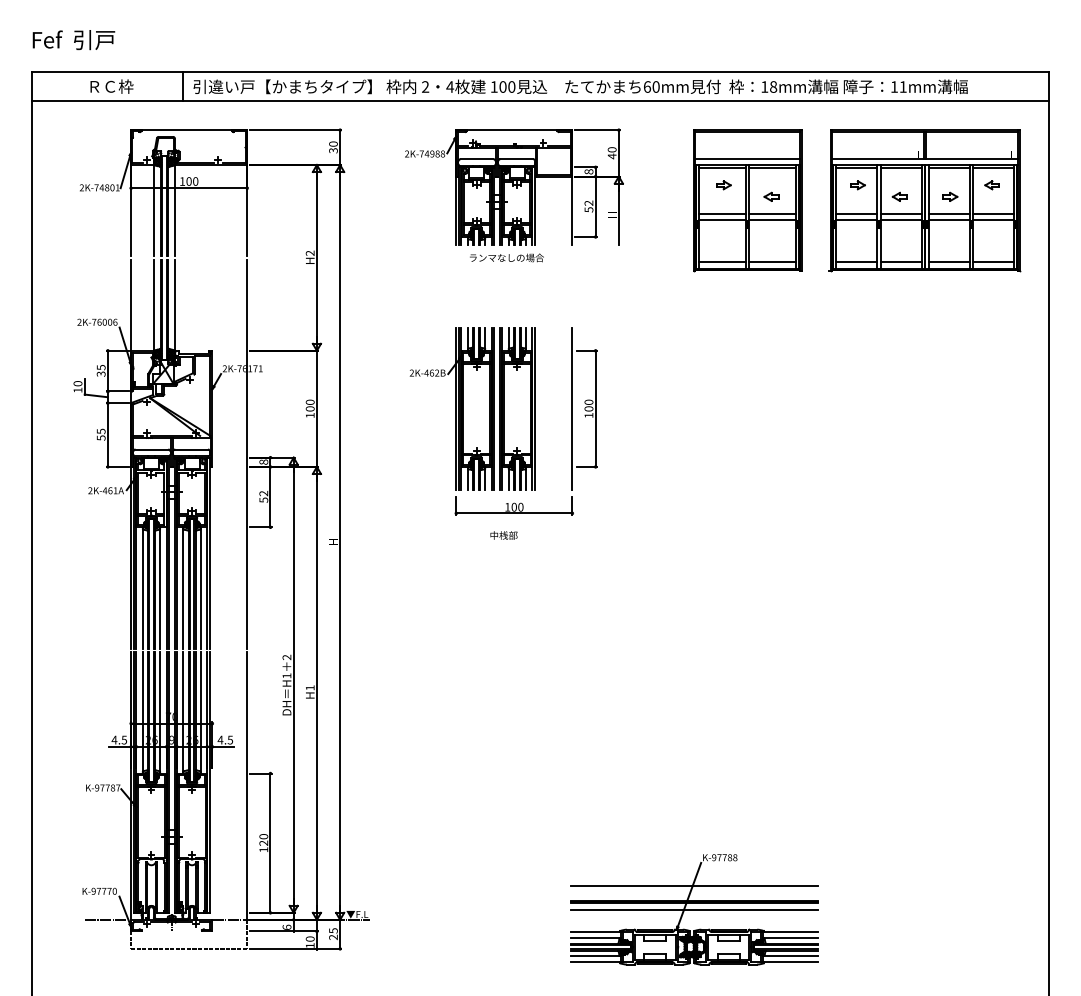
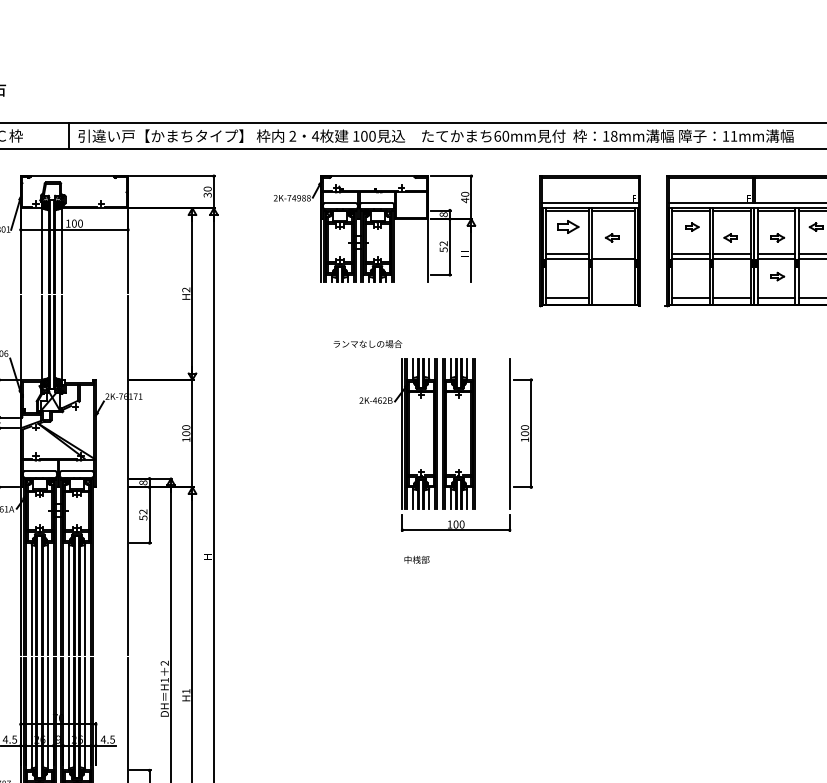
part: (723, 185) -> (568, 227), size x1.6
line: (772, 214) -> (613, 254), removed
part: (950, 238) -> (777, 276), added
text: (506, 257) -> (367, 343), moved
line: (772, 262) -> (613, 298), removed
part: (503, 421) -> (446, 445), moved
text: (503, 535) -> (416, 559), moved

